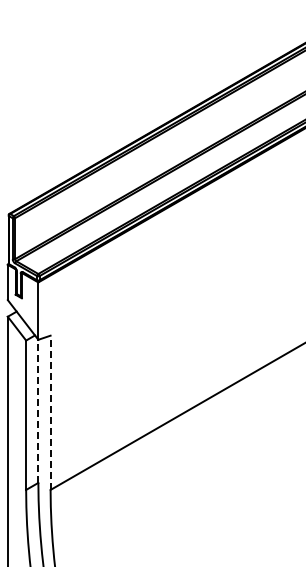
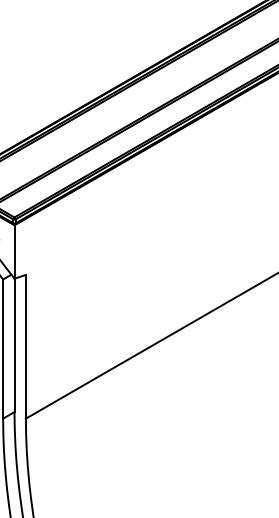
line: (38, 411) -> (14, 345), dashed -> solid
line: (50, 412) -> (25, 346), dashed -> solid

